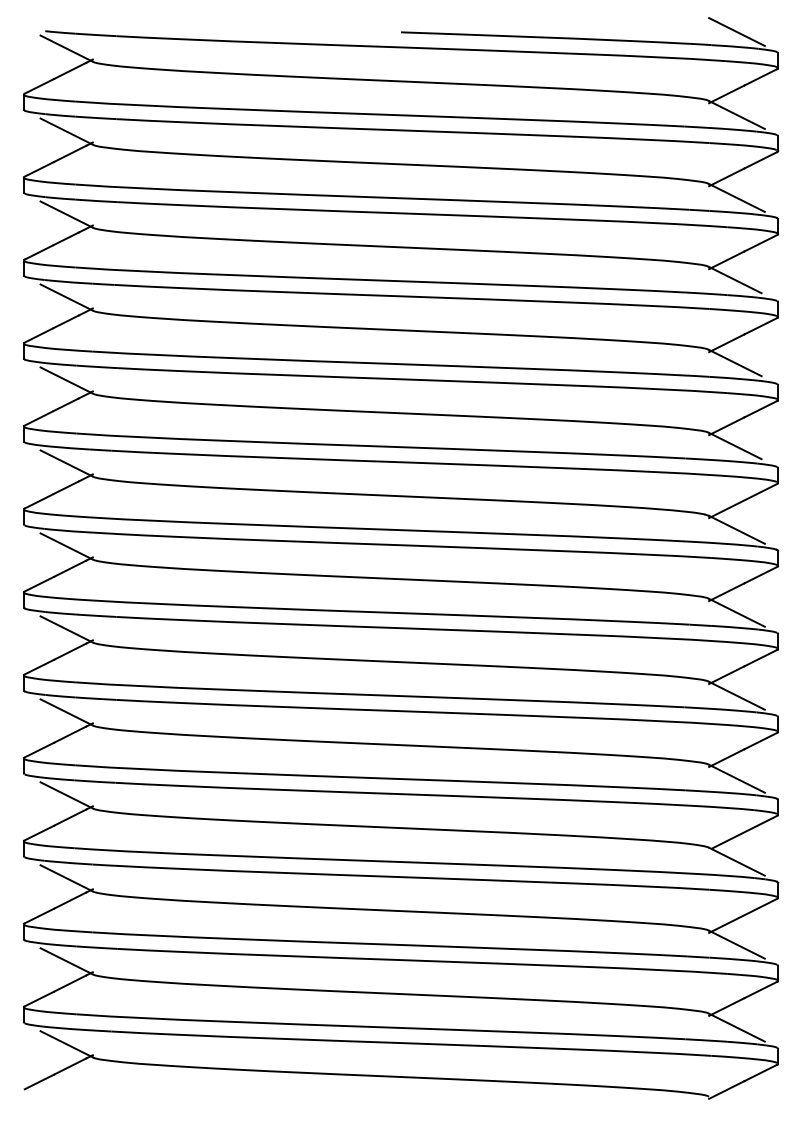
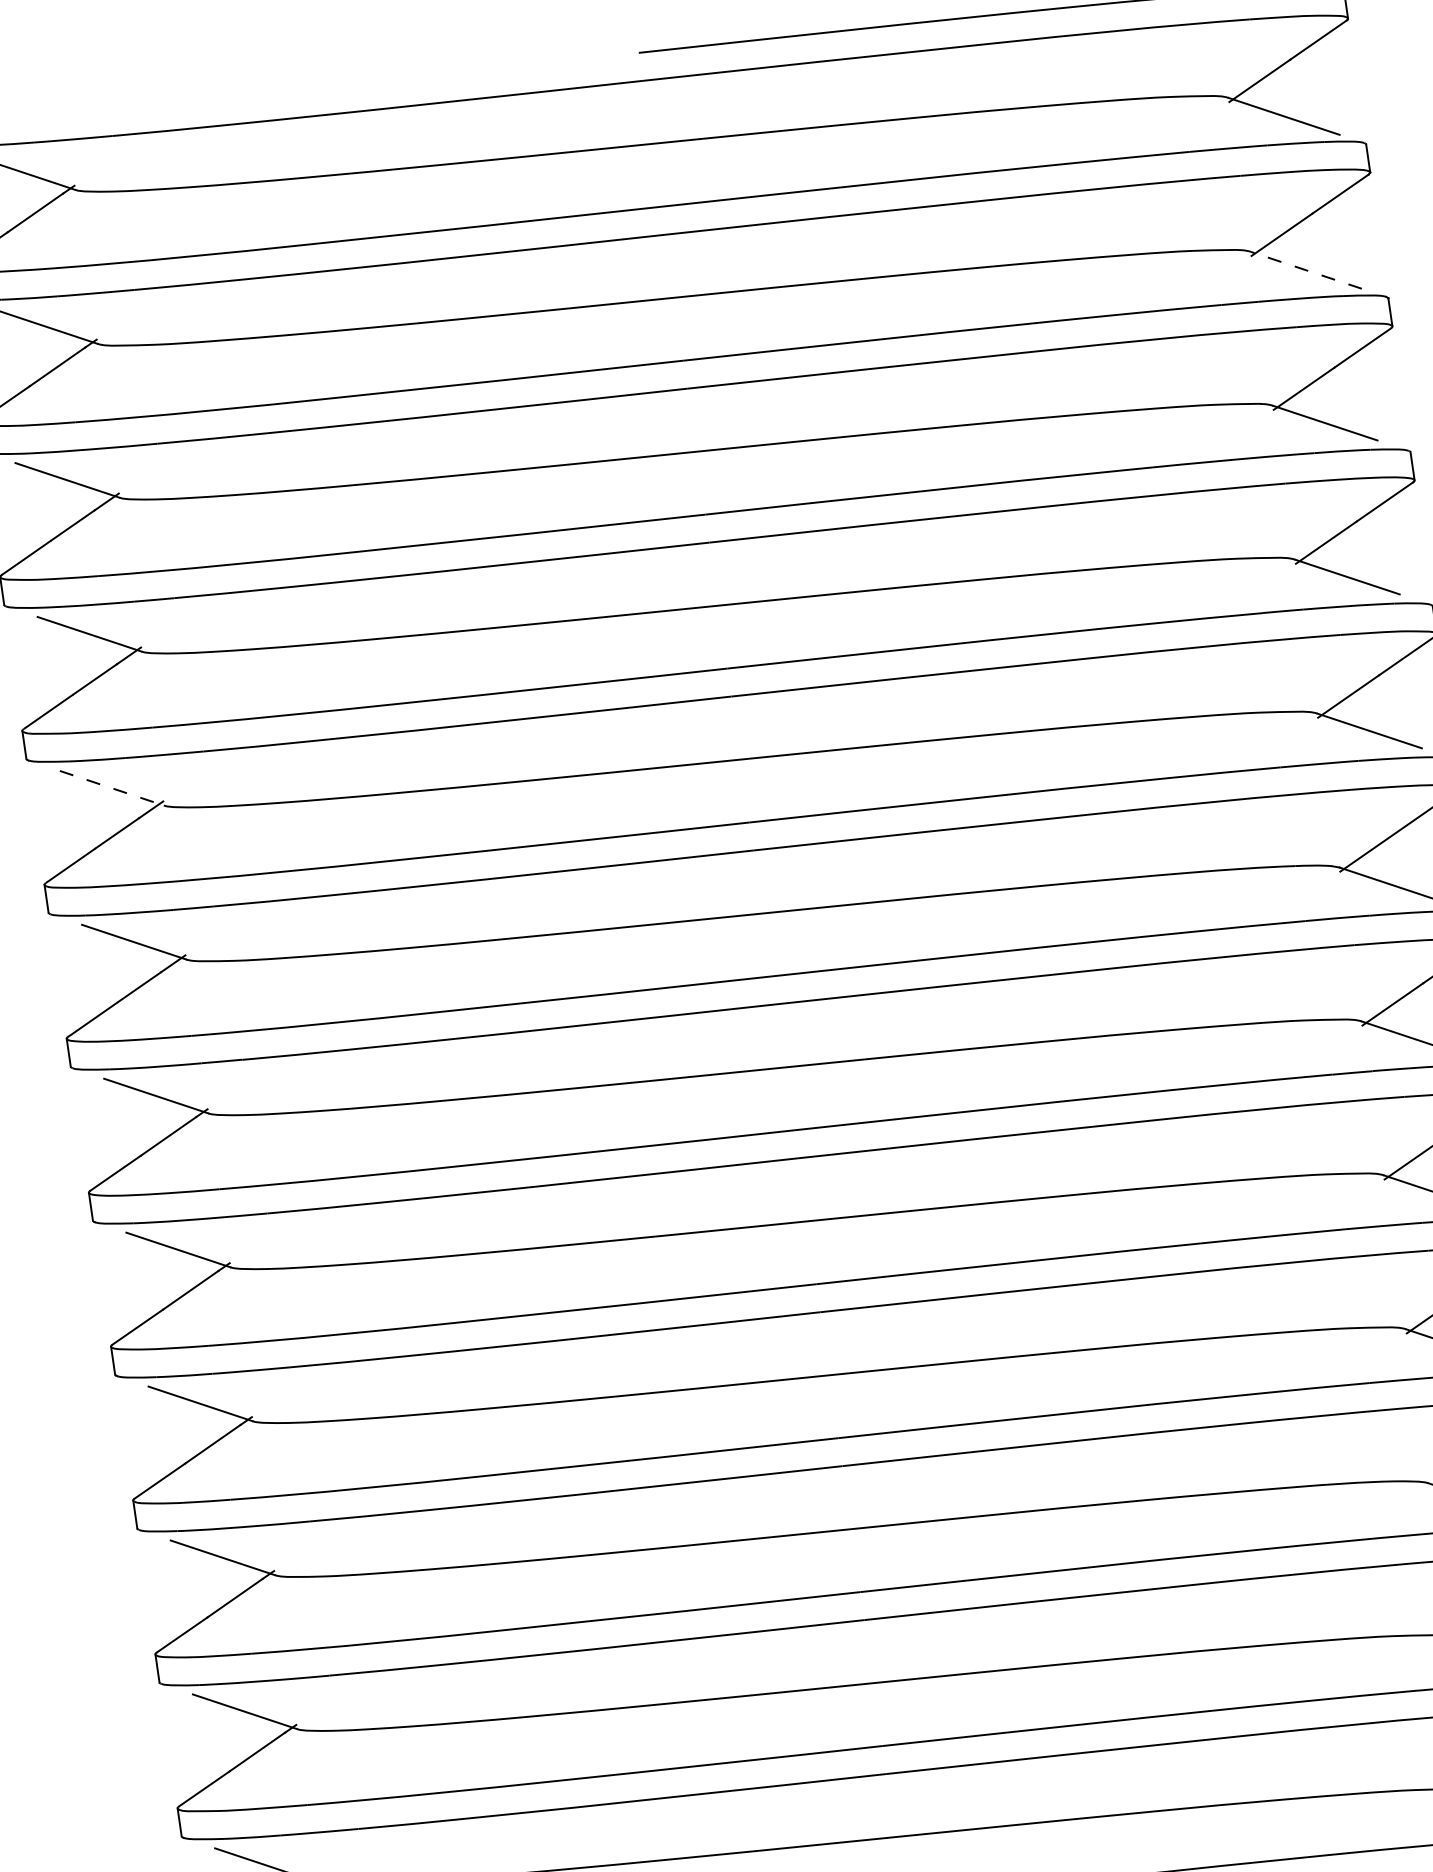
line: (736, 197) -> (1305, 269), solid -> dashed
line: (67, 380) -> (113, 787), solid -> dashed

